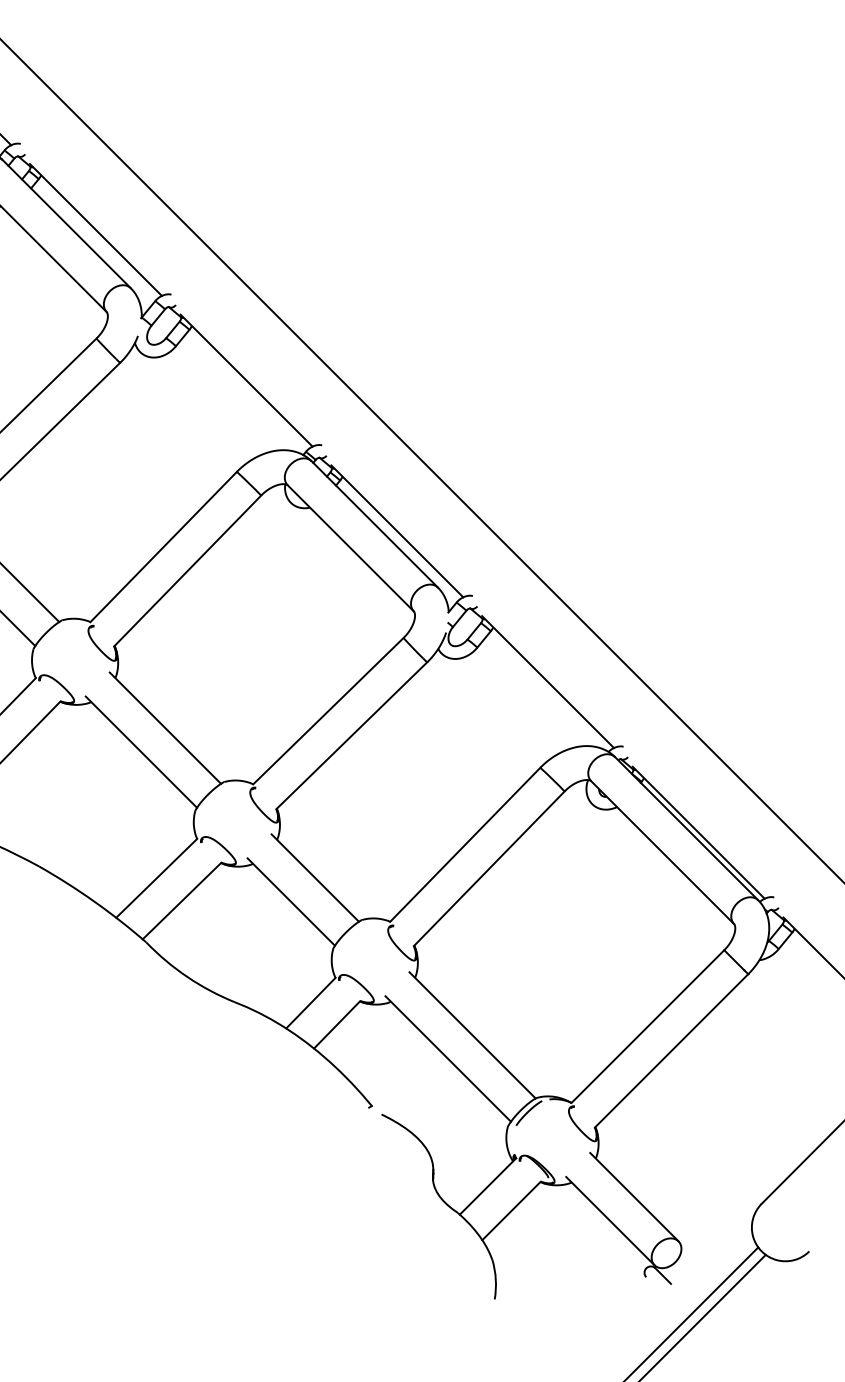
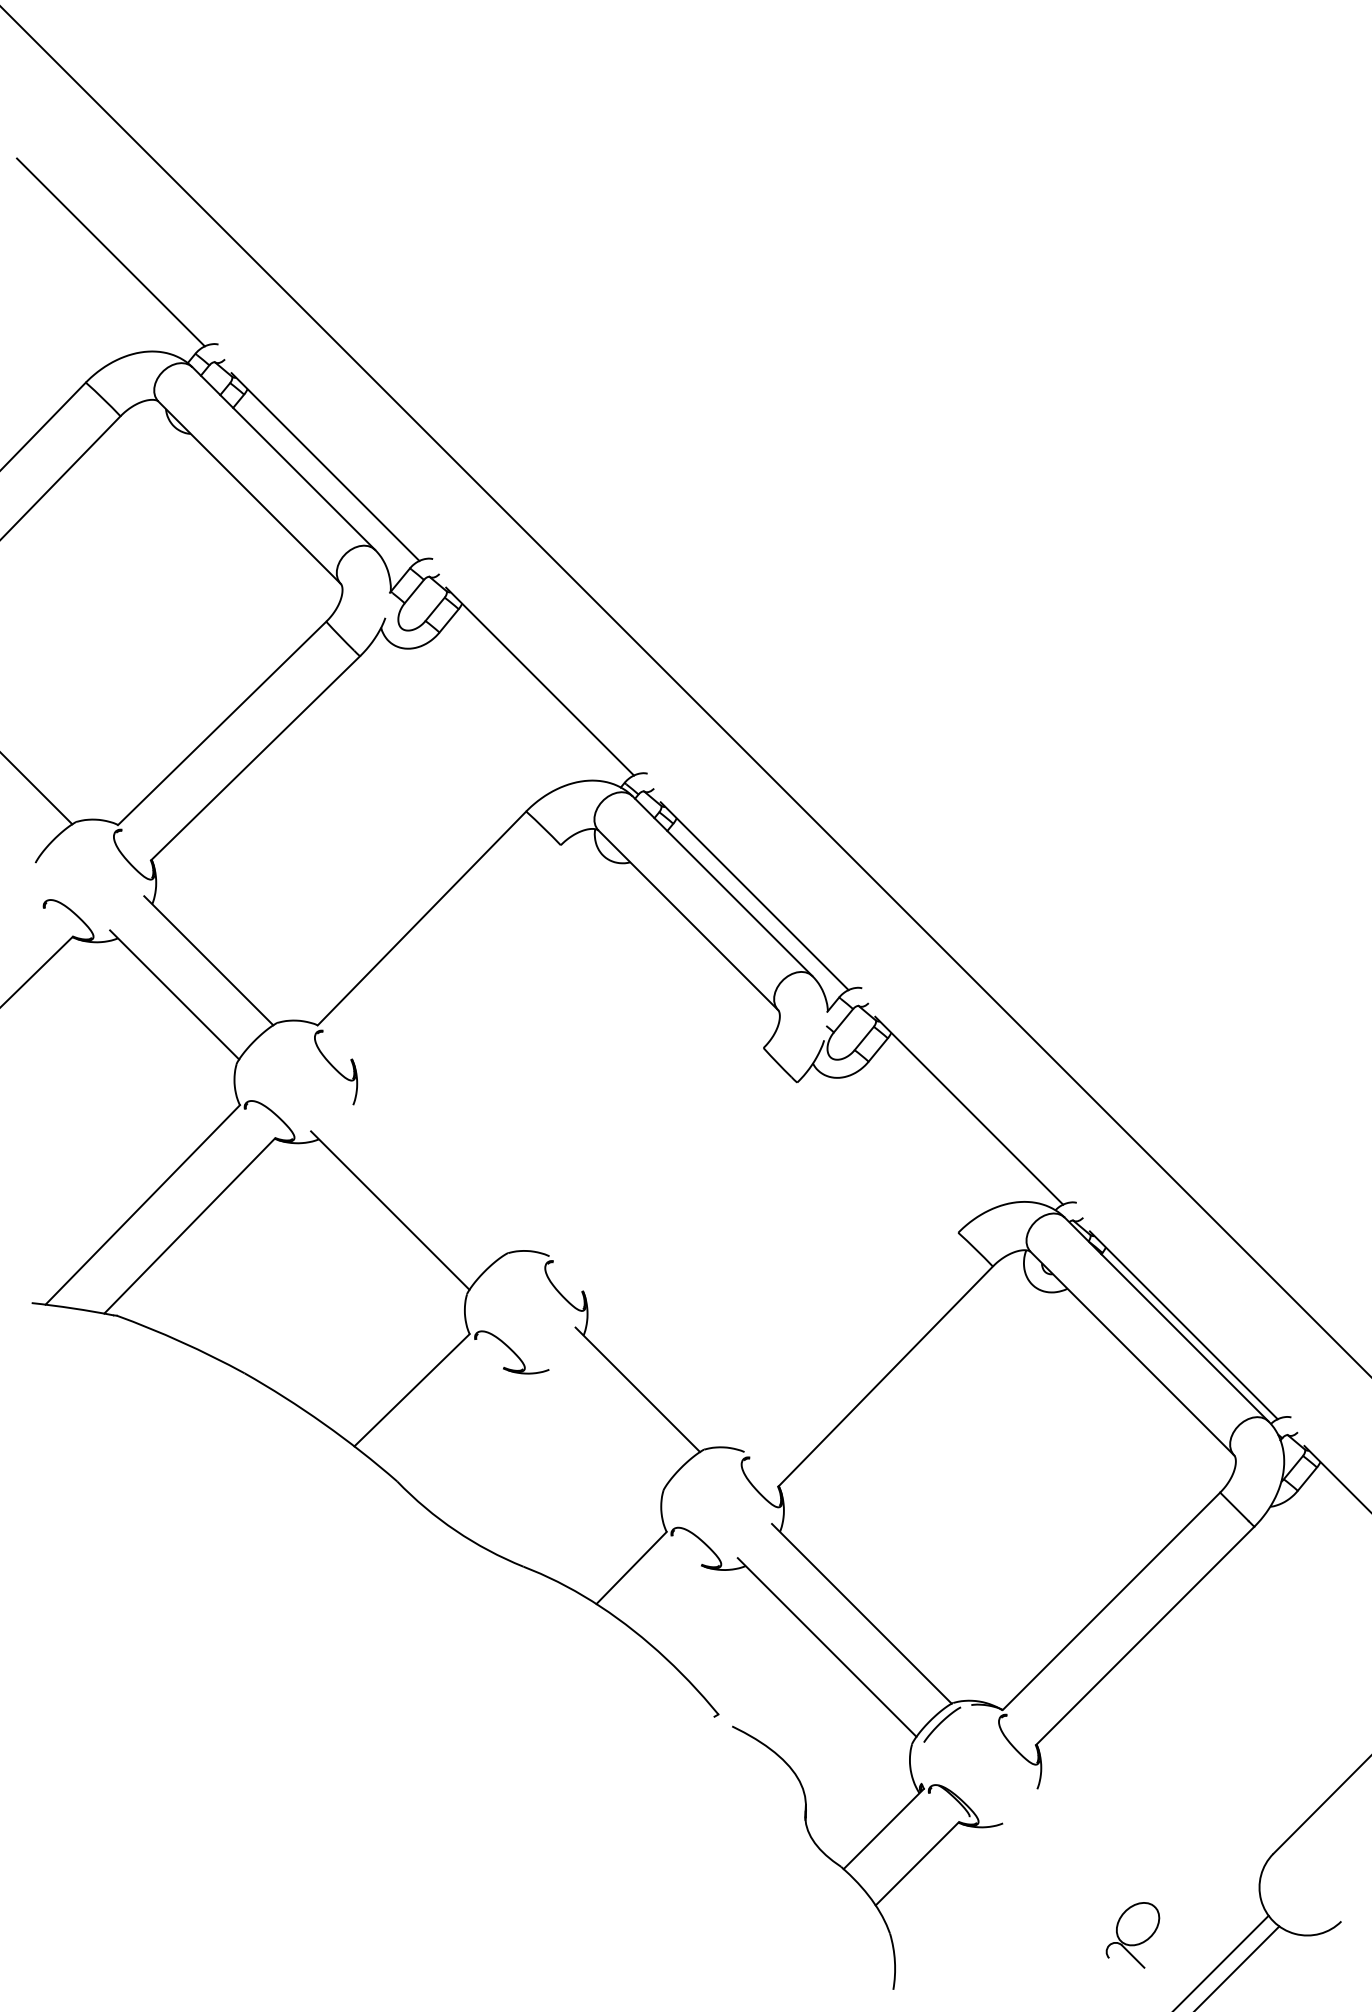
line: (187, 570) -> (456, 952), removed
line: (328, 711) -> (656, 1152), removed
line: (165, 728) -> (424, 1176), removed
line: (352, 735) -> (690, 1186), removed
line: (465, 844) -> (851, 1342), removed
line: (181, 901) -> (447, 1422), removed
line: (291, 901) -> (603, 1423), removed
line: (336, 1024) -> (668, 1598), removed
line: (634, 1197) -> (1092, 1844), removed
line: (610, 1221) -> (1057, 1878), removed

